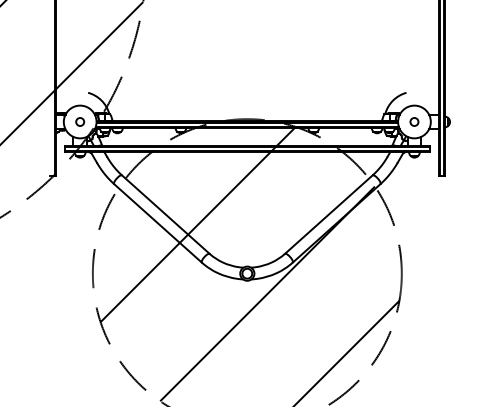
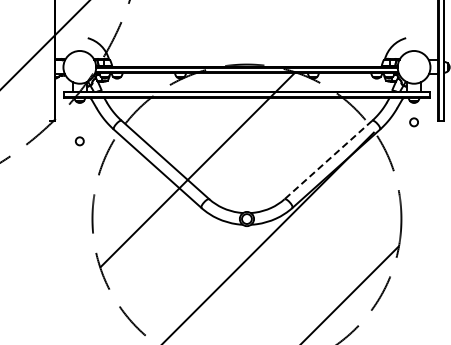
circle: (80, 121) -> (80, 140), moved
circle: (414, 121) -> (414, 121), moved
line: (328, 214) -> (328, 159), solid -> dashed

